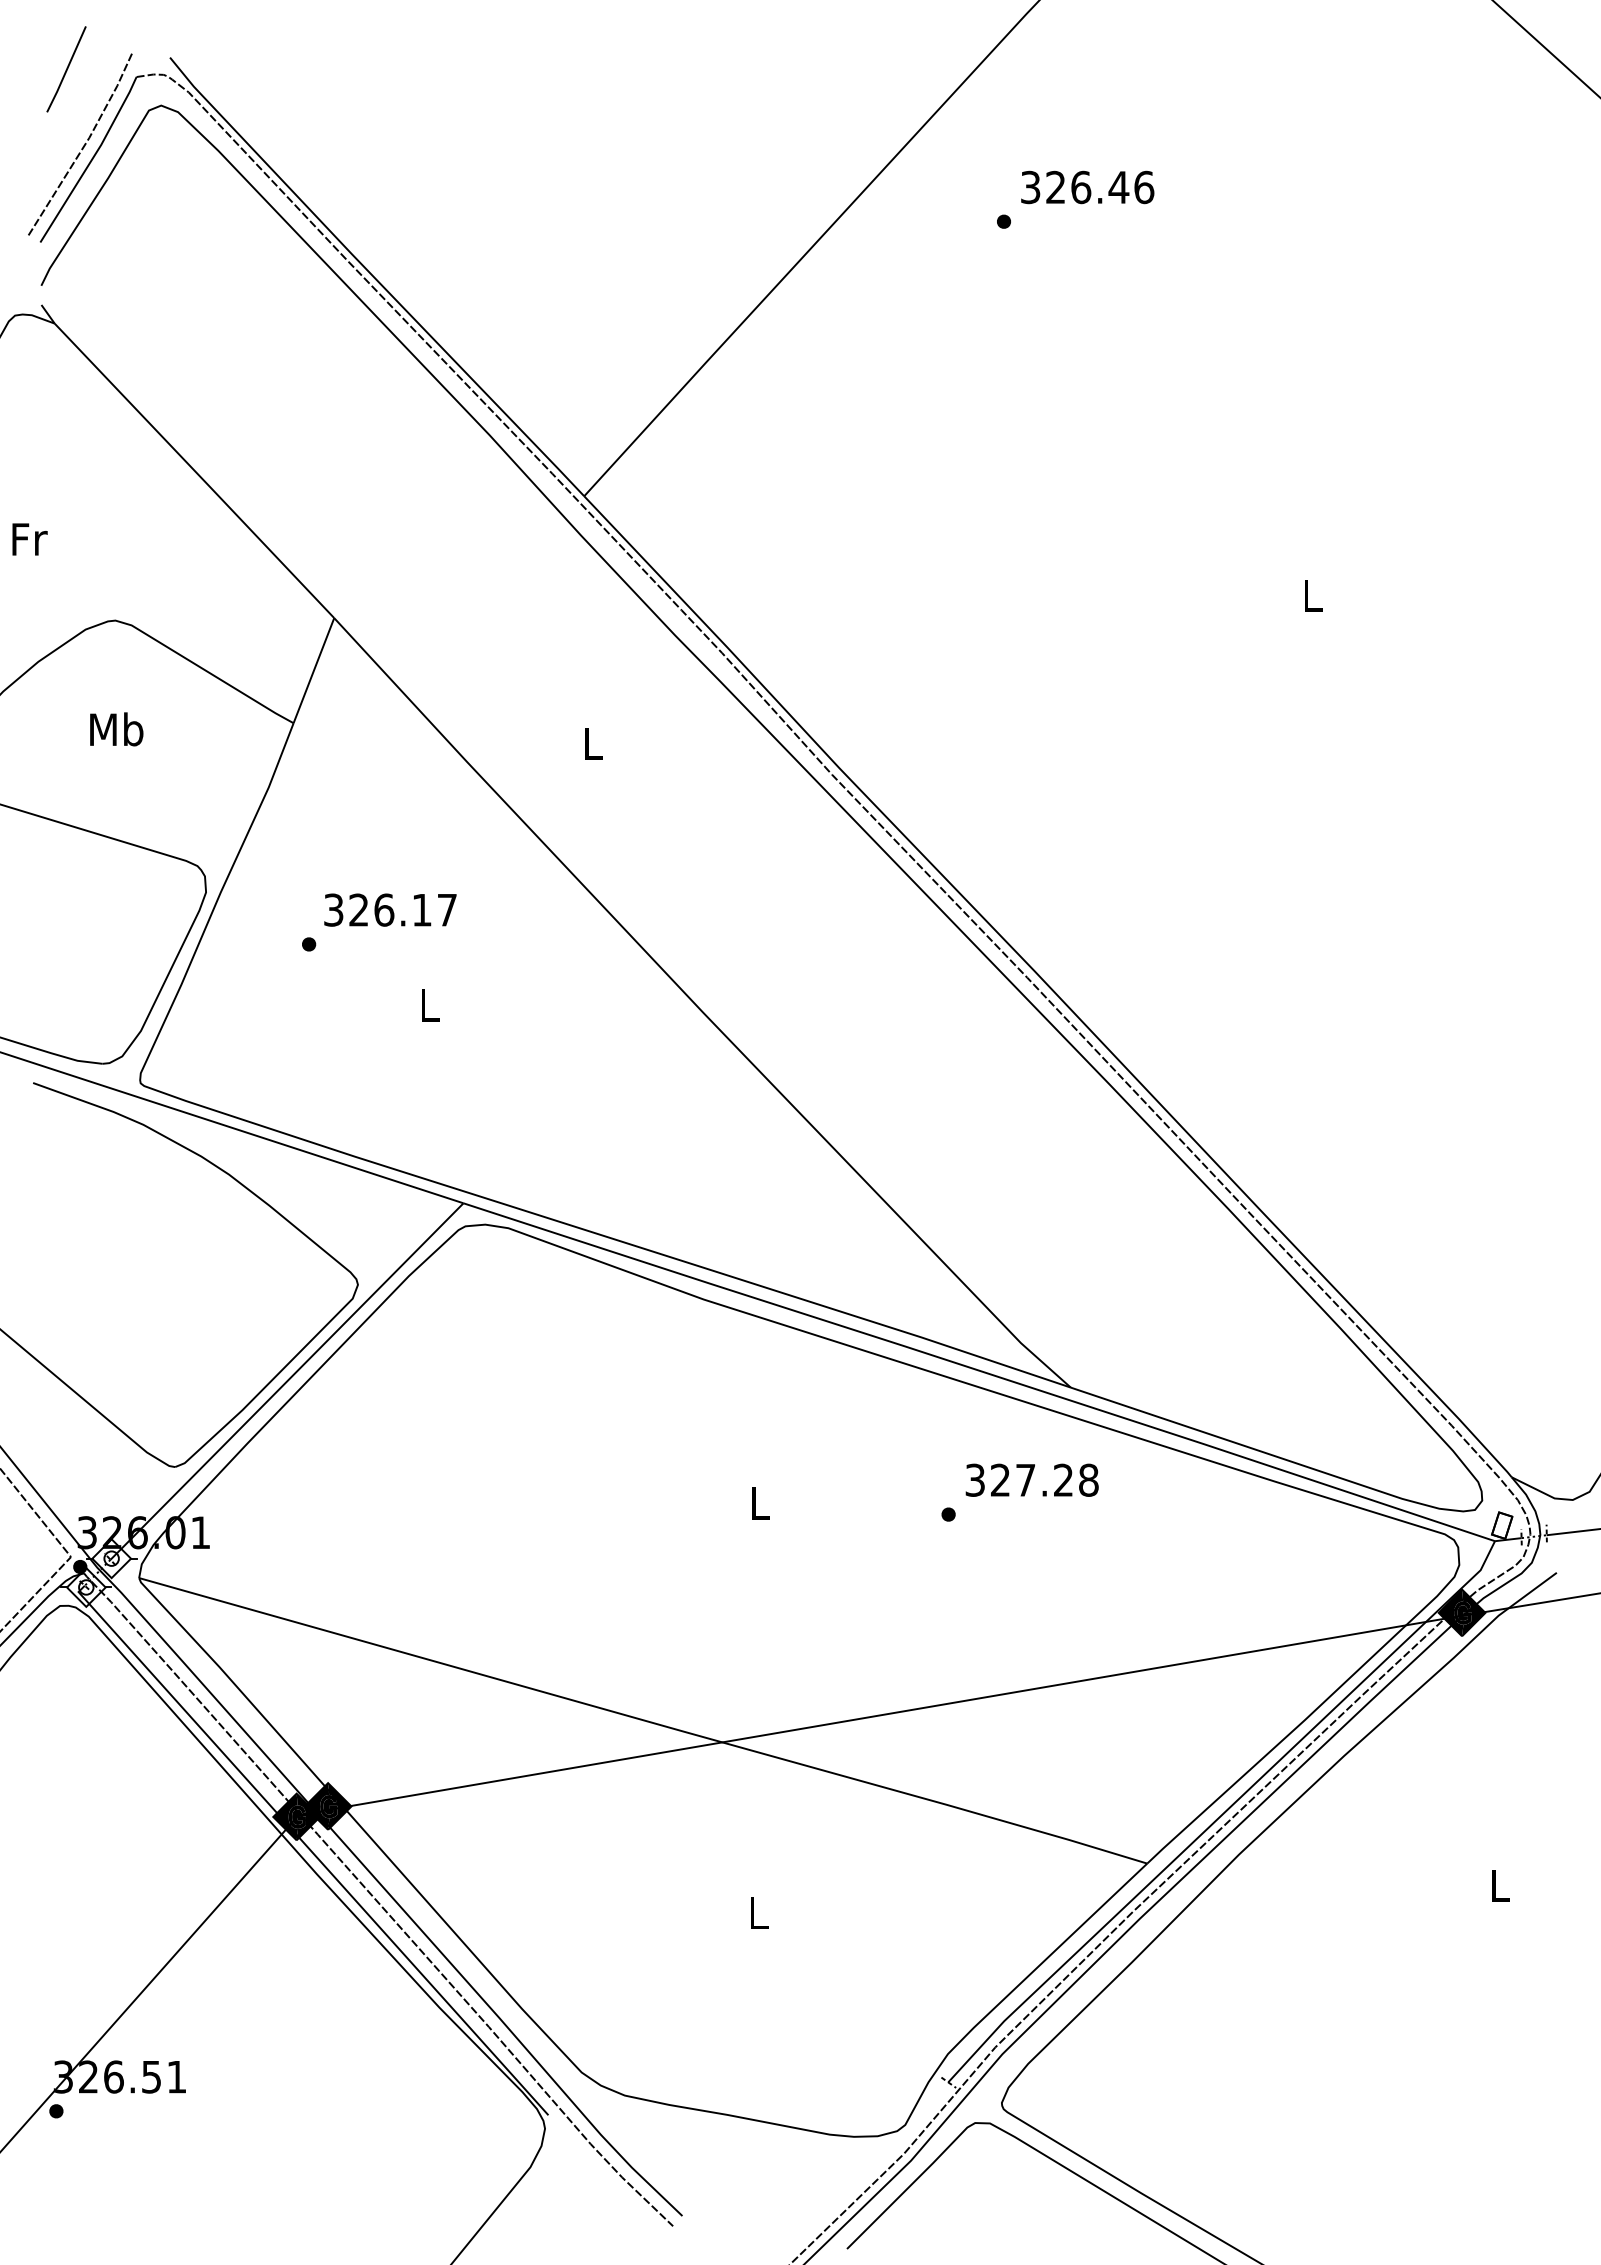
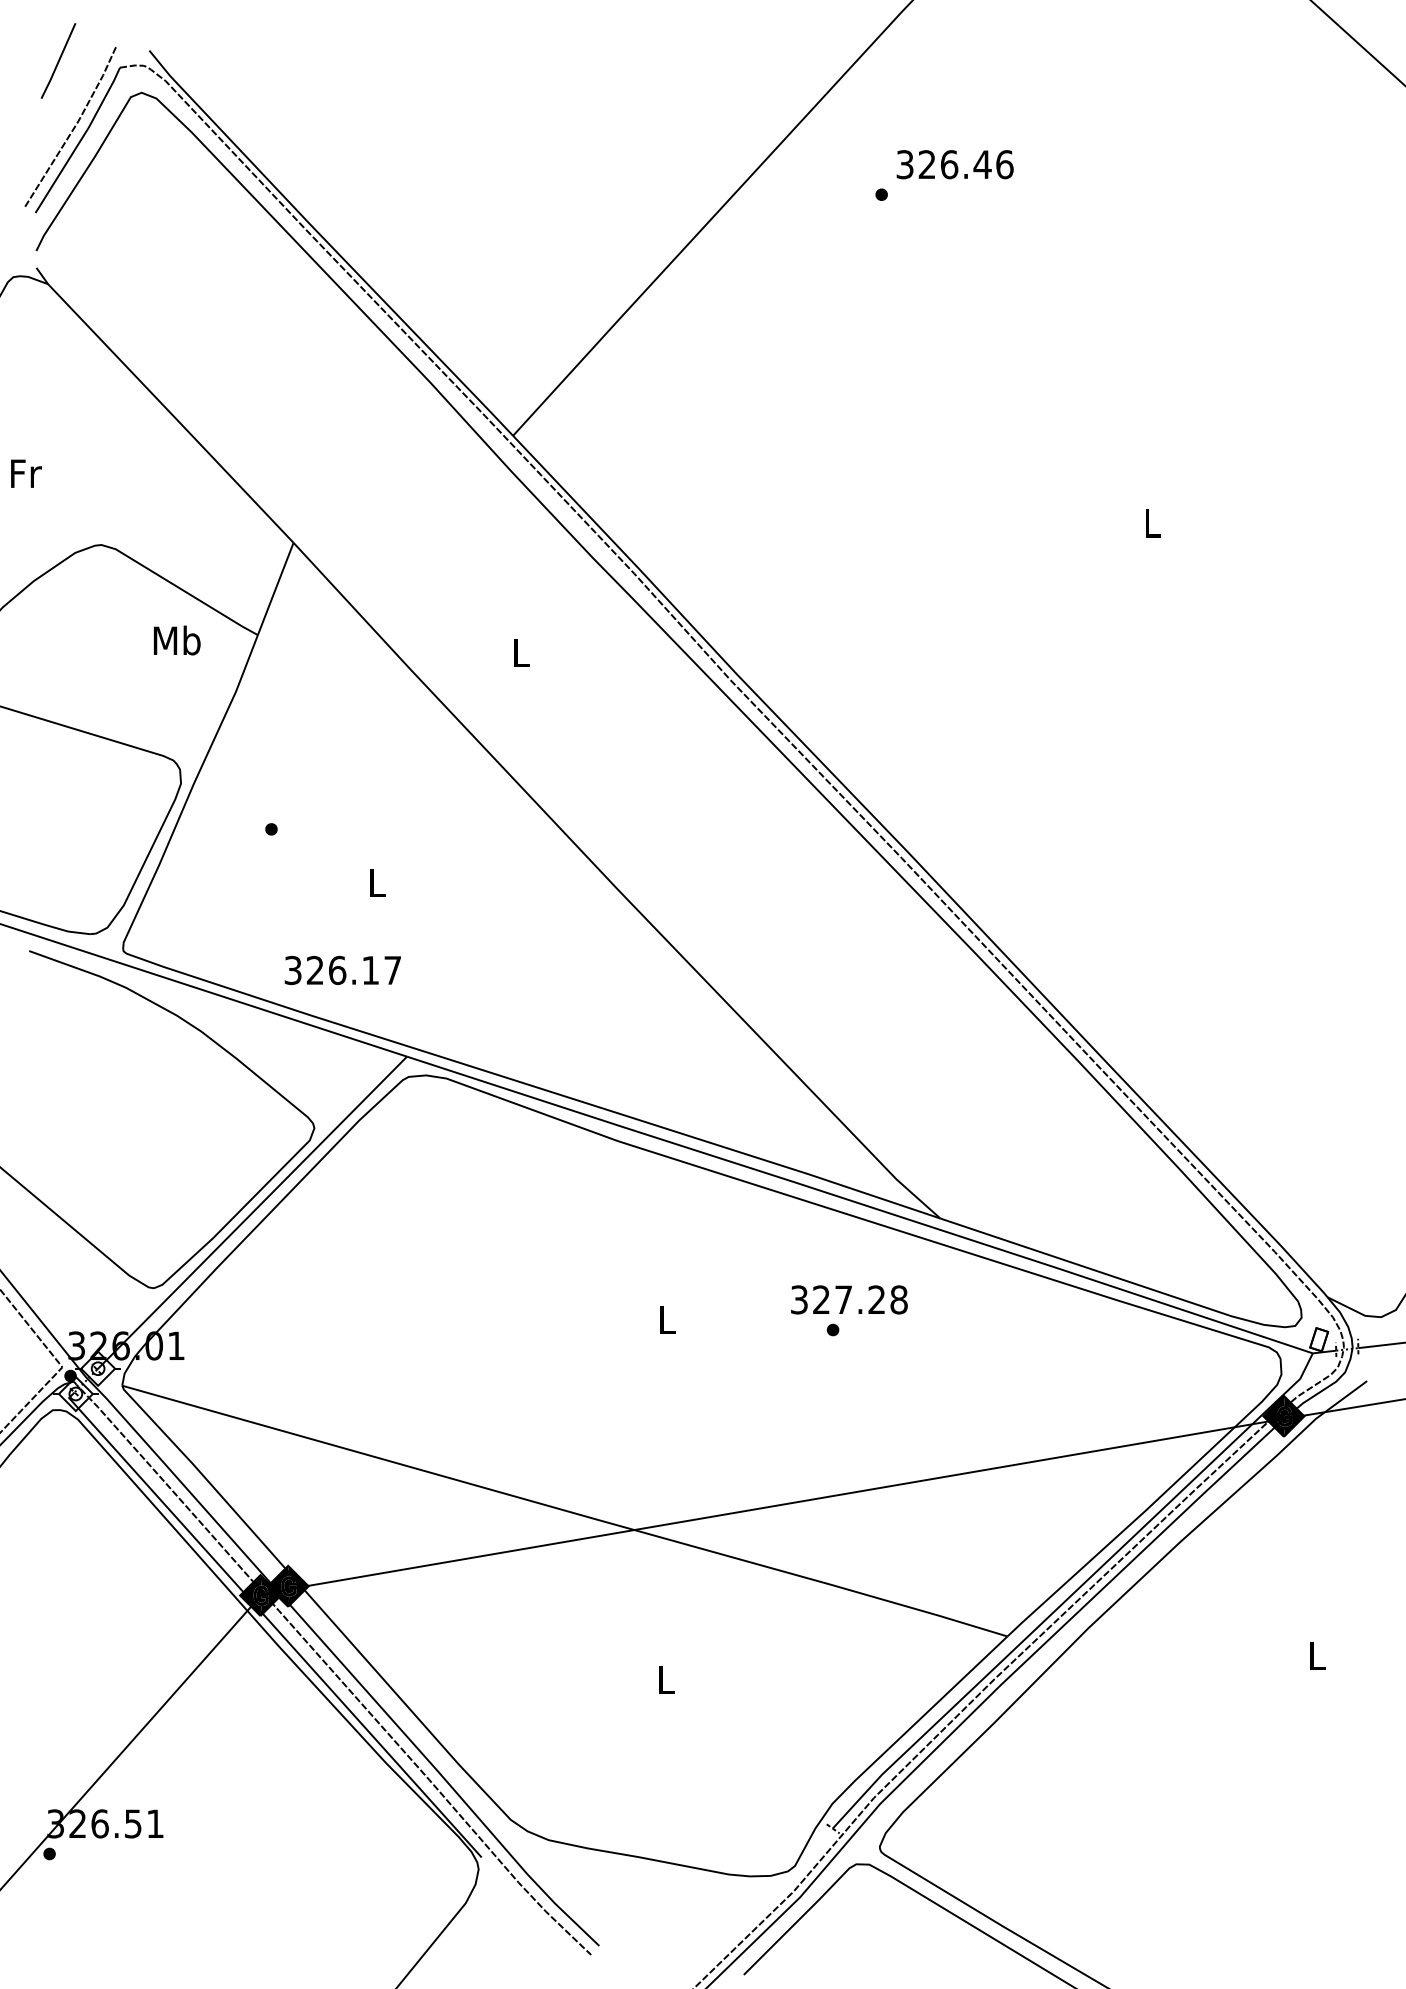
text: (116, 729) -> (177, 640), moved
text: (390, 909) -> (342, 969), moved
text: (1031, 1479) -> (848, 1299), moved

